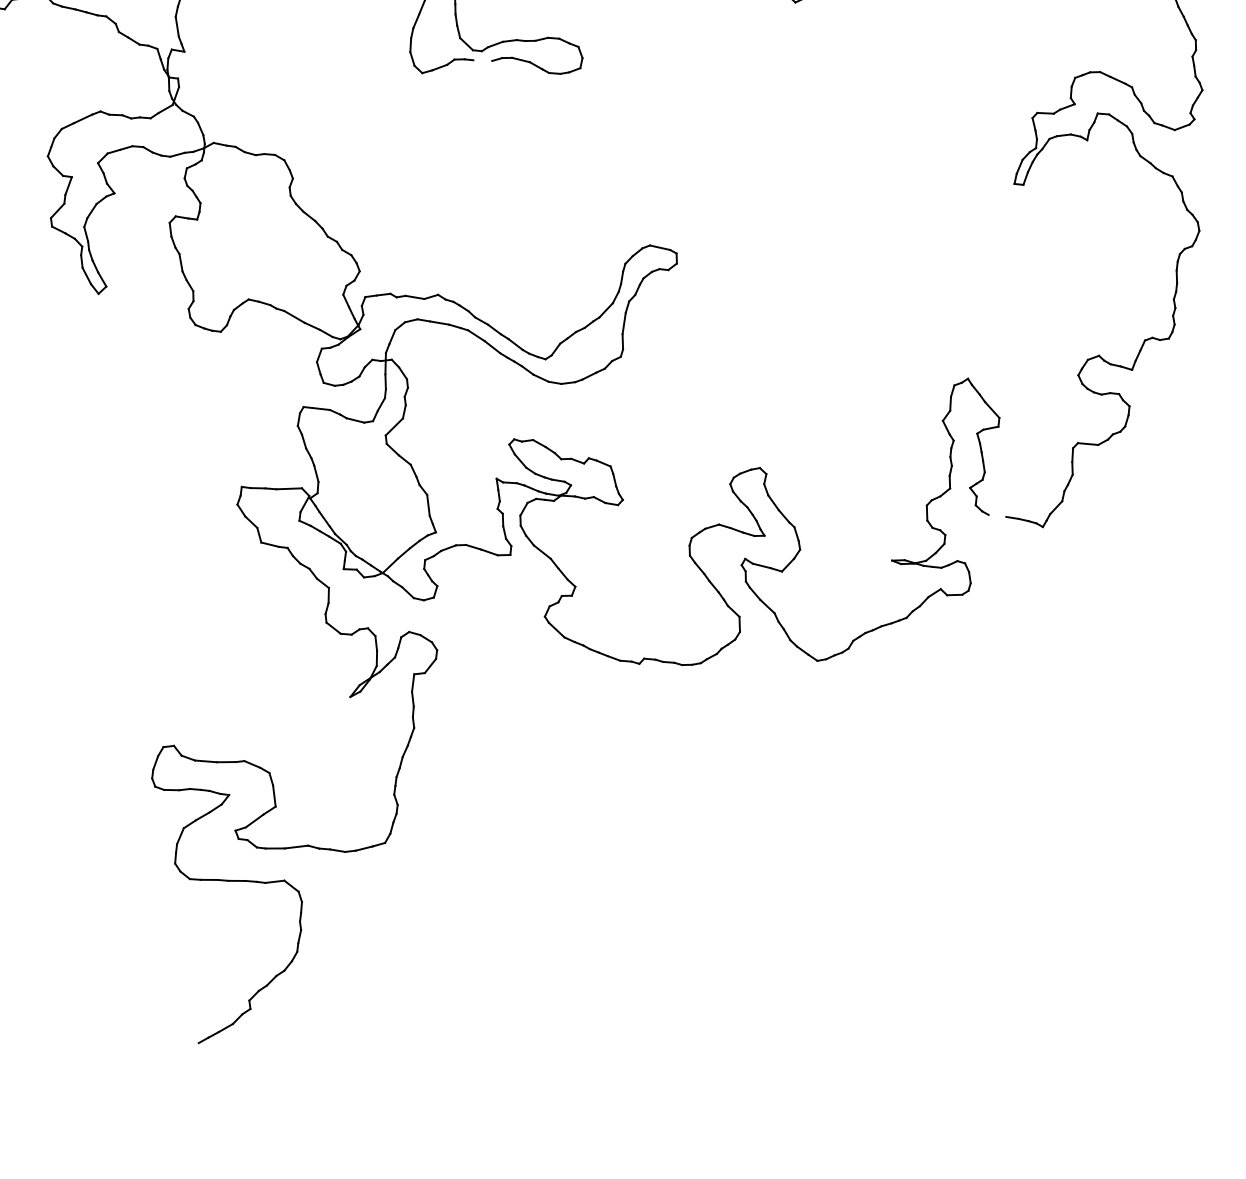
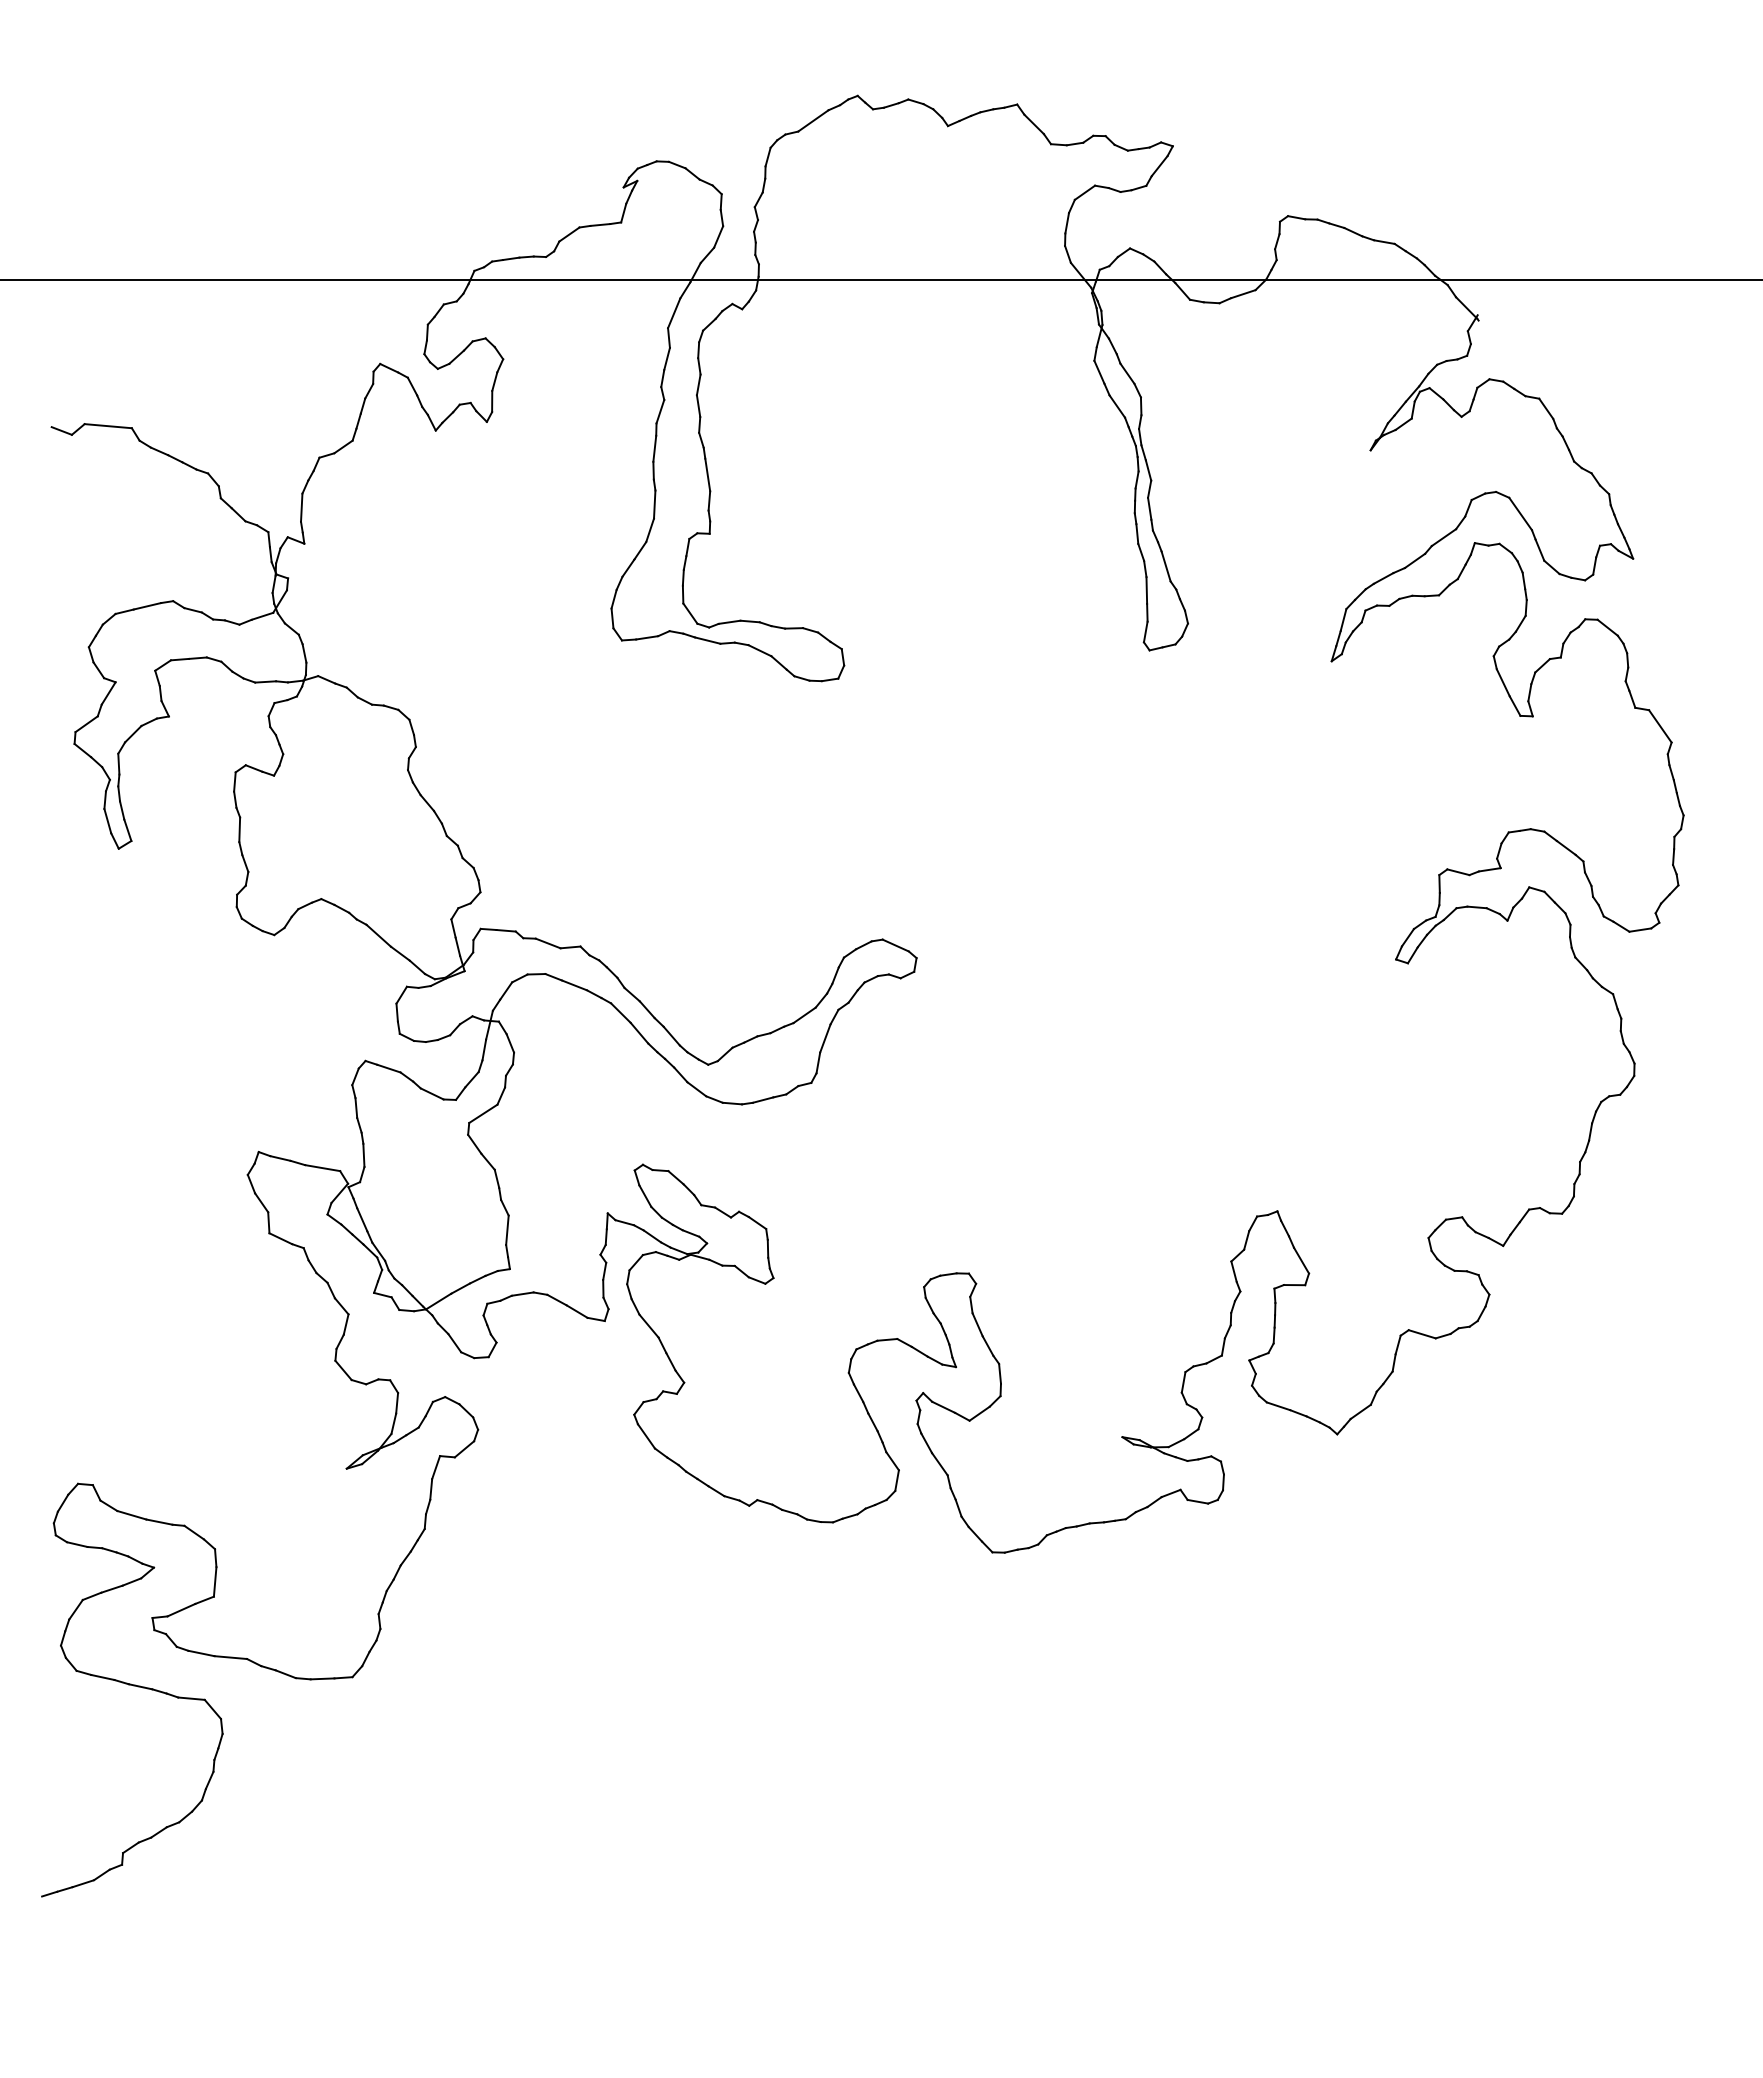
line: (482, 60) -> (707, 640), added
line: (997, 516) -> (1278, 1406), added

